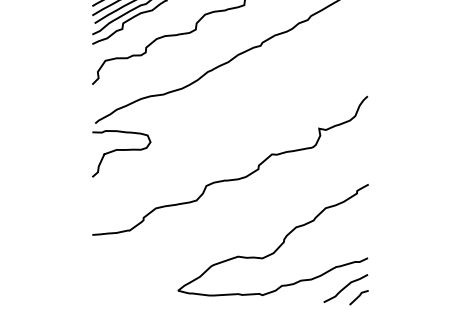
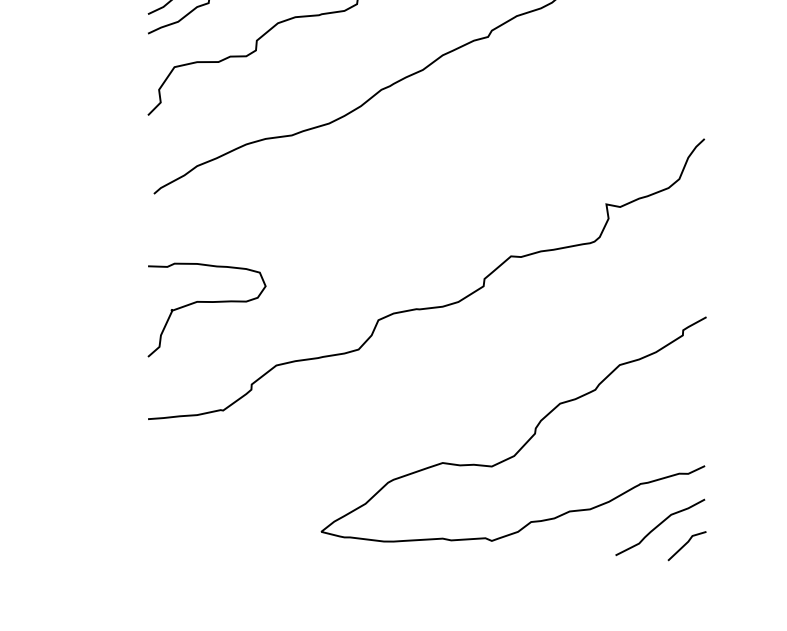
curve: (121, 150) -> (206, 303), moved

